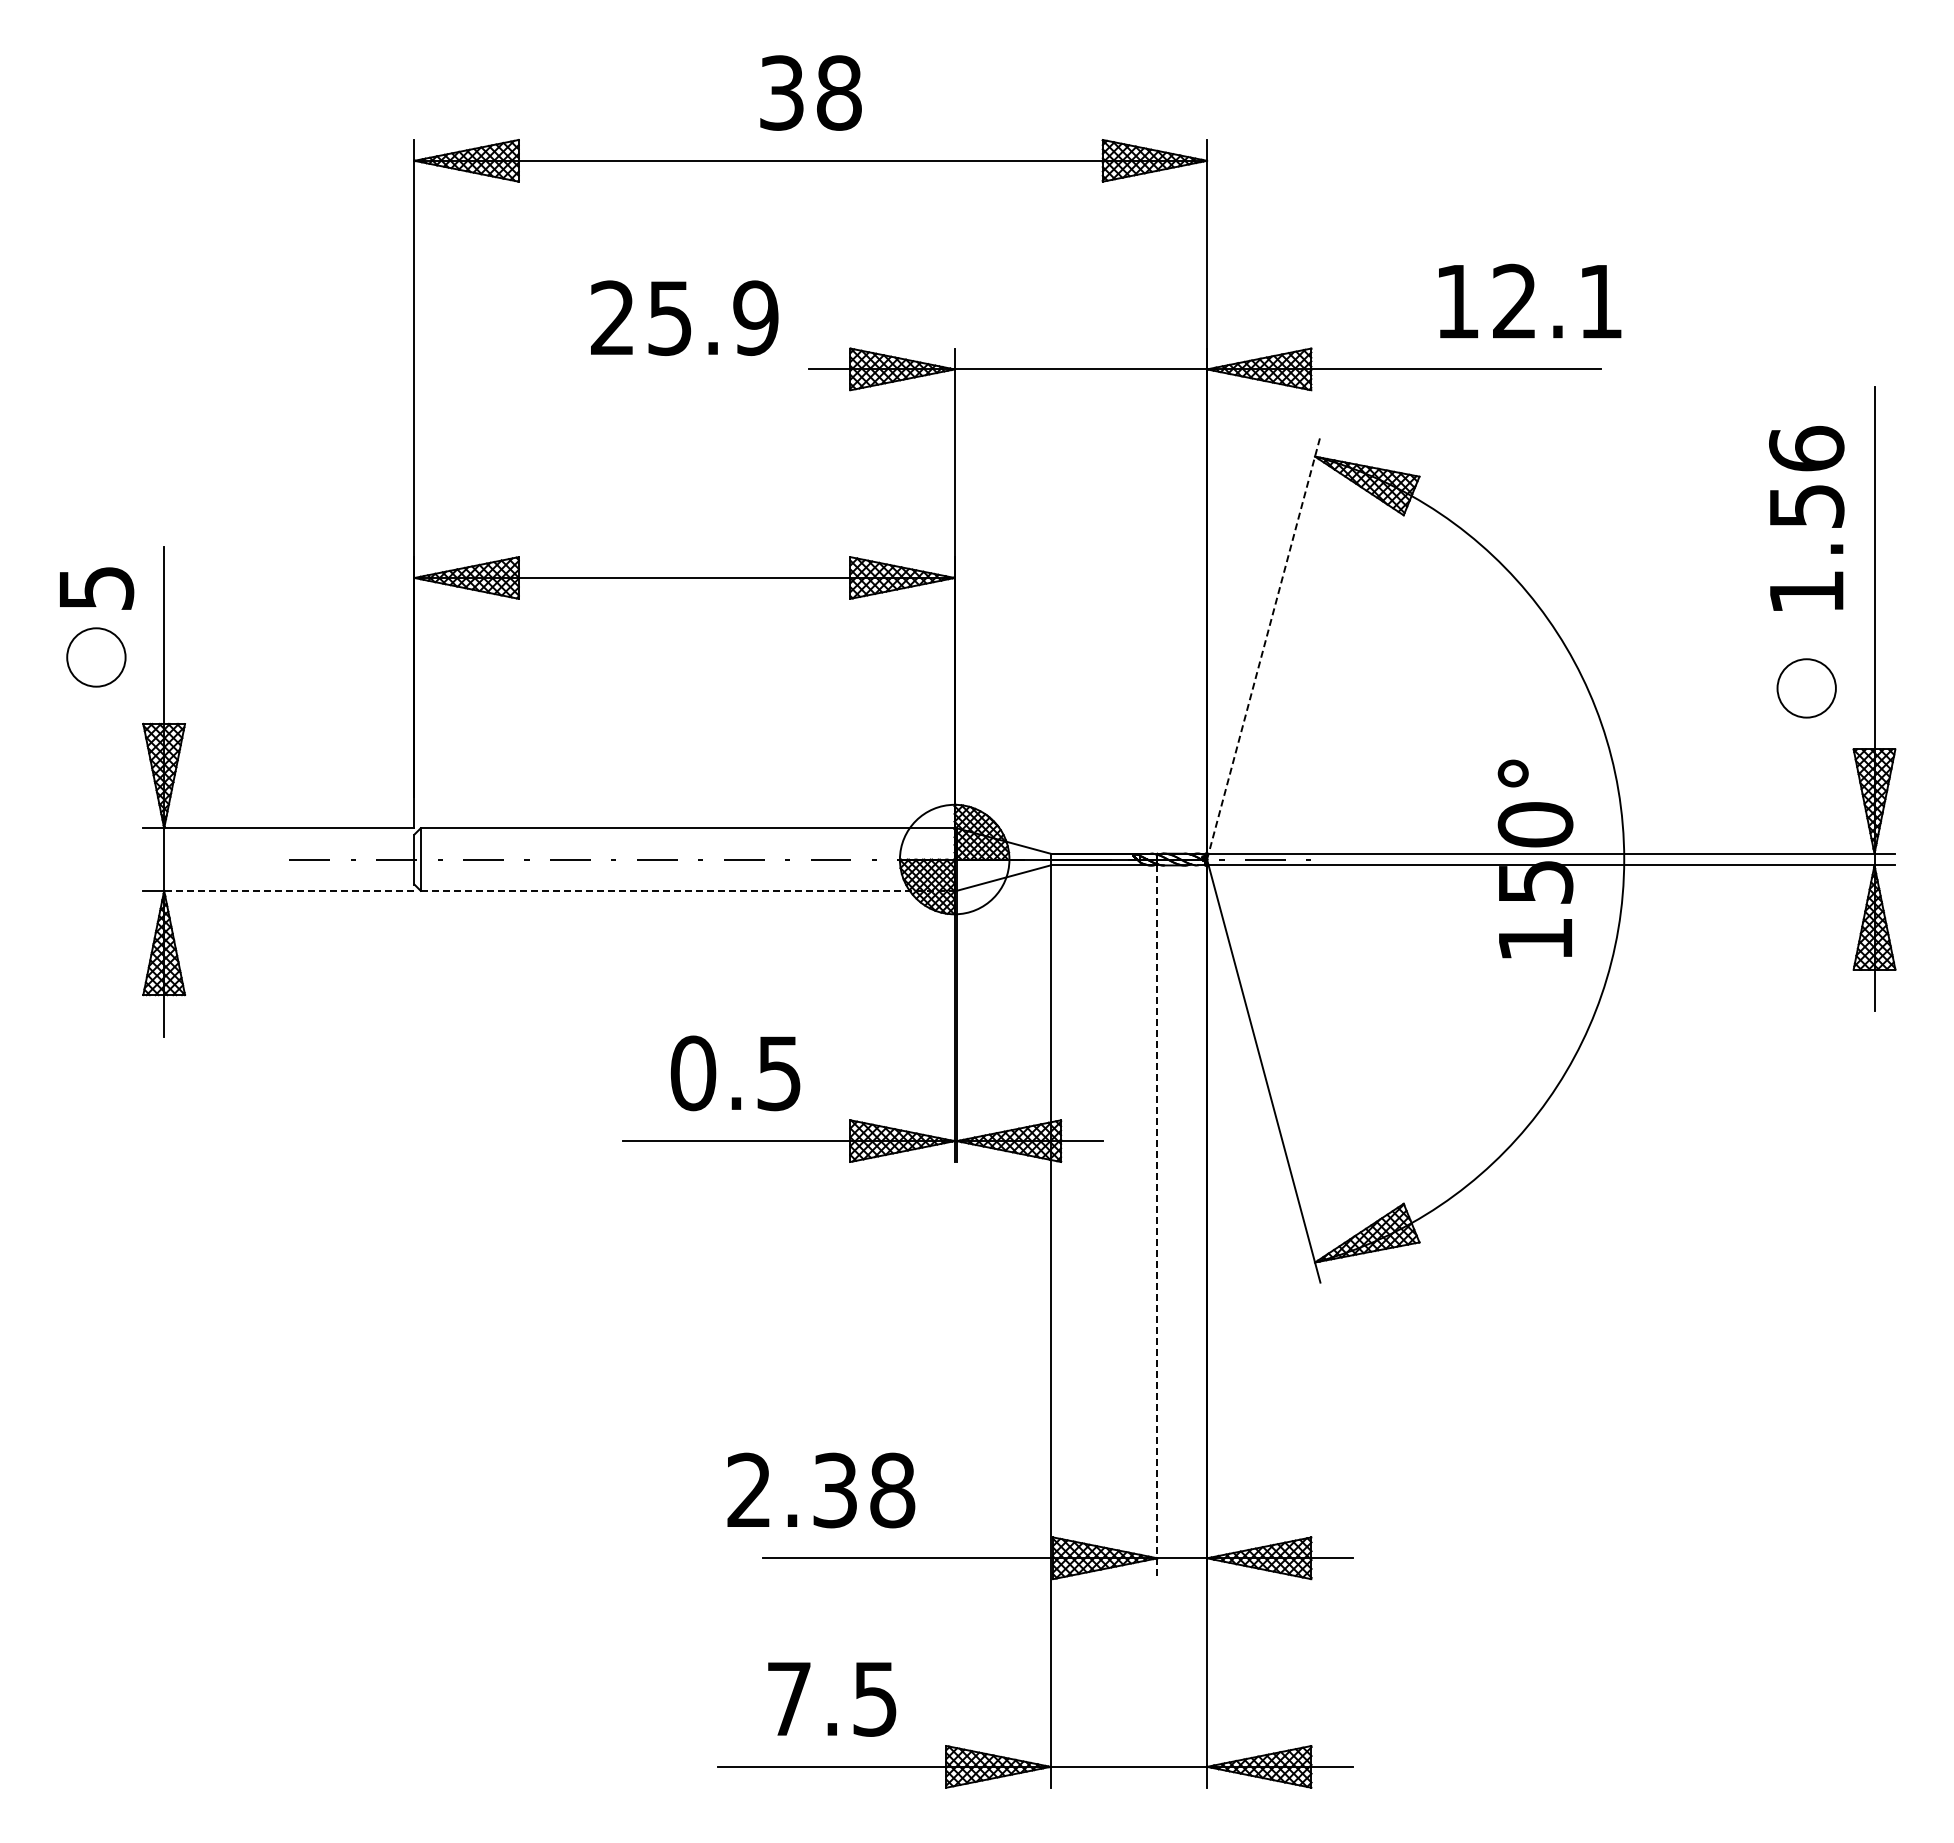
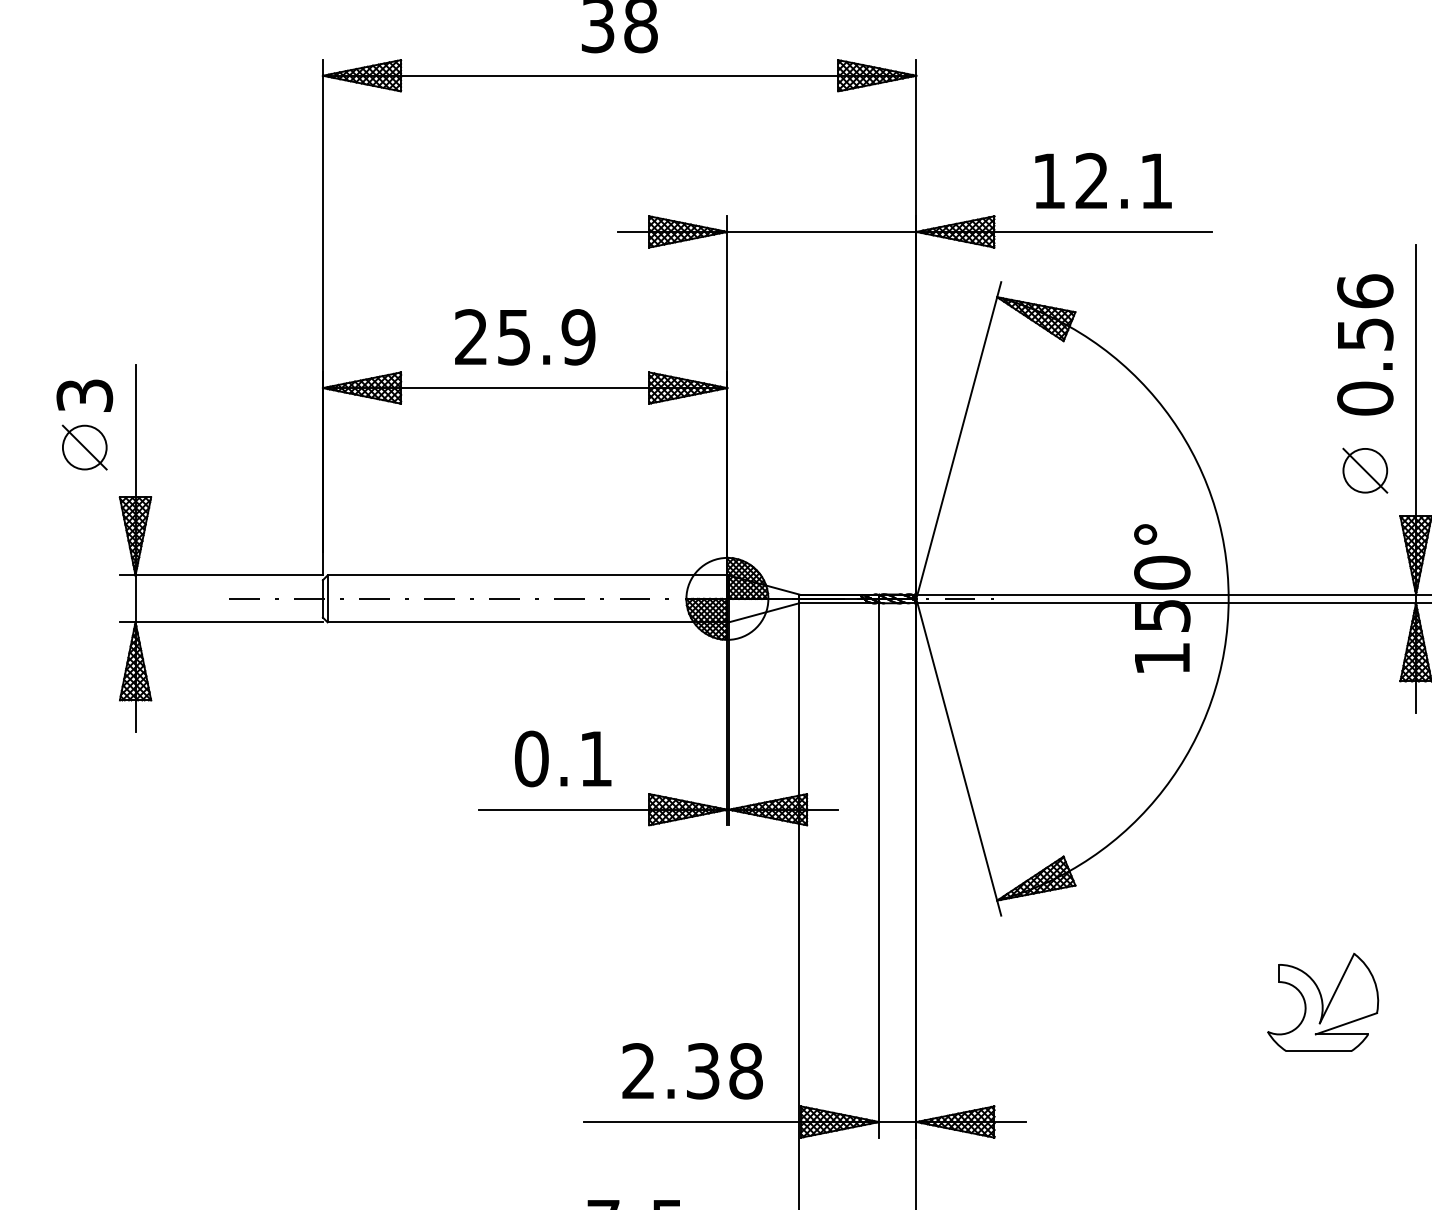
text: (1530, 300) -> (1103, 180), moved
text: (684, 317) -> (525, 336), moved
text: (95, 587) -> (84, 395), 5 -> 3
text: (1806, 591) -> (1365, 398), 1.56 -> 0.56
line: (1263, 648) -> (958, 440), dashed -> solid
line: (96, 657) -> (84, 447), added
line: (1806, 688) -> (1365, 470), added
line: (288, 890) -> (228, 622), dashed -> solid
line: (687, 890) -> (527, 622), dashed -> solid
text: (778, 1073) -> (595, 759), 0.5 -> 0.1
line: (1157, 1222) -> (879, 870), dashed -> solid
part: (1749, 1398) -> (1322, 1002), added
text: (821, 1490) -> (692, 1071), moved

